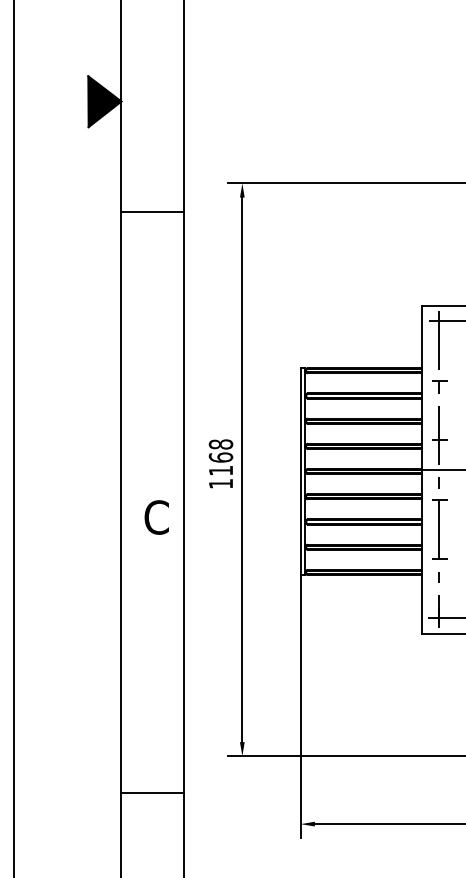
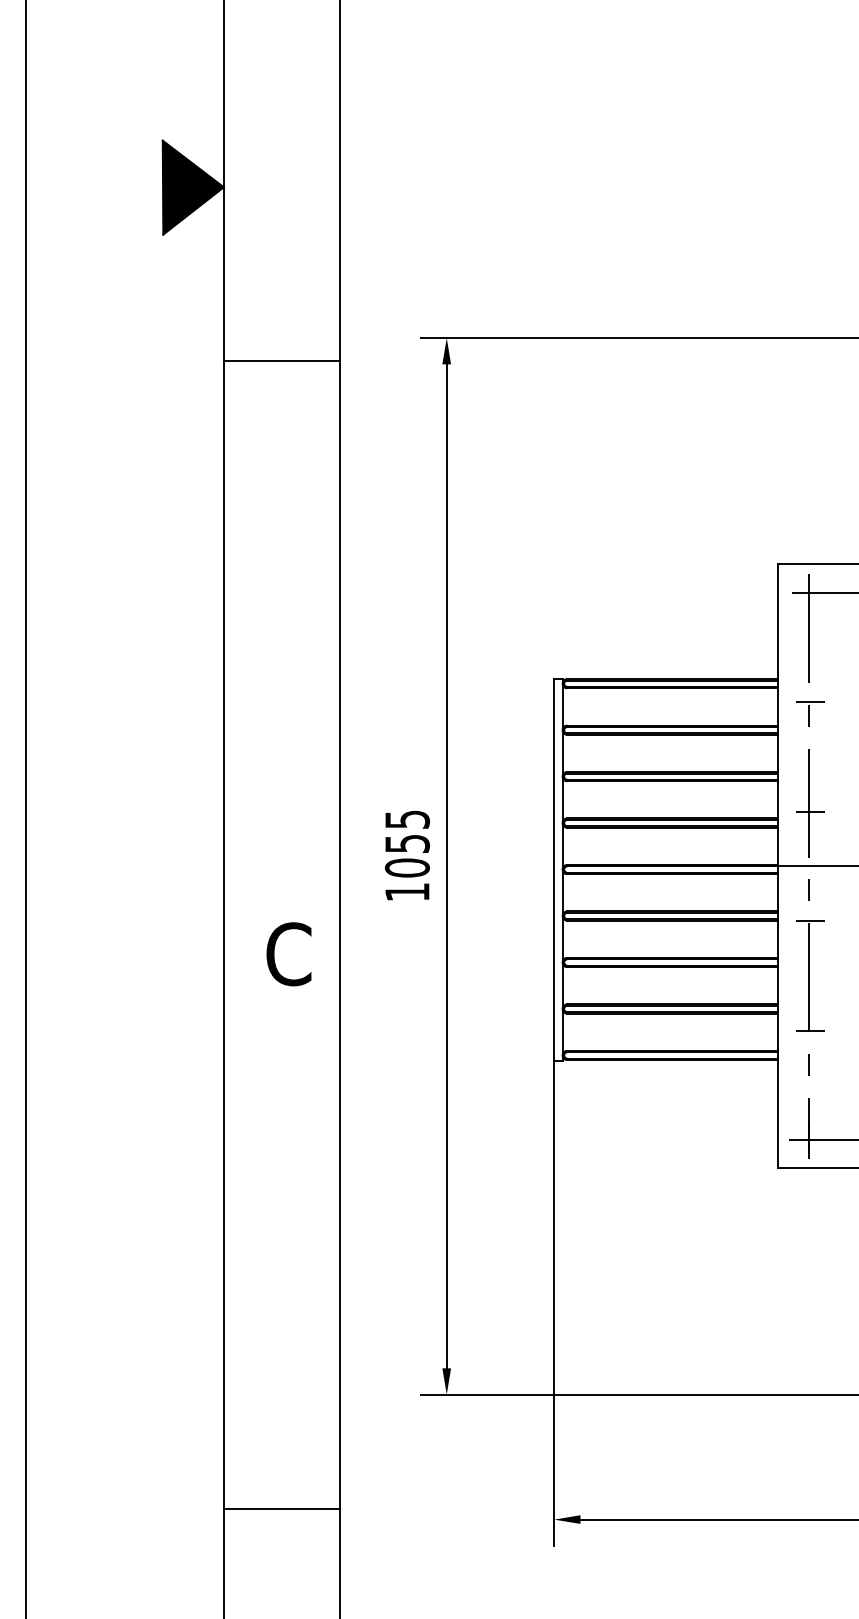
line: (152, 211) -> (281, 360), moved
text: (220, 457) -> (406, 843), 1168 -> 1055
line: (152, 792) -> (281, 1509), moved

